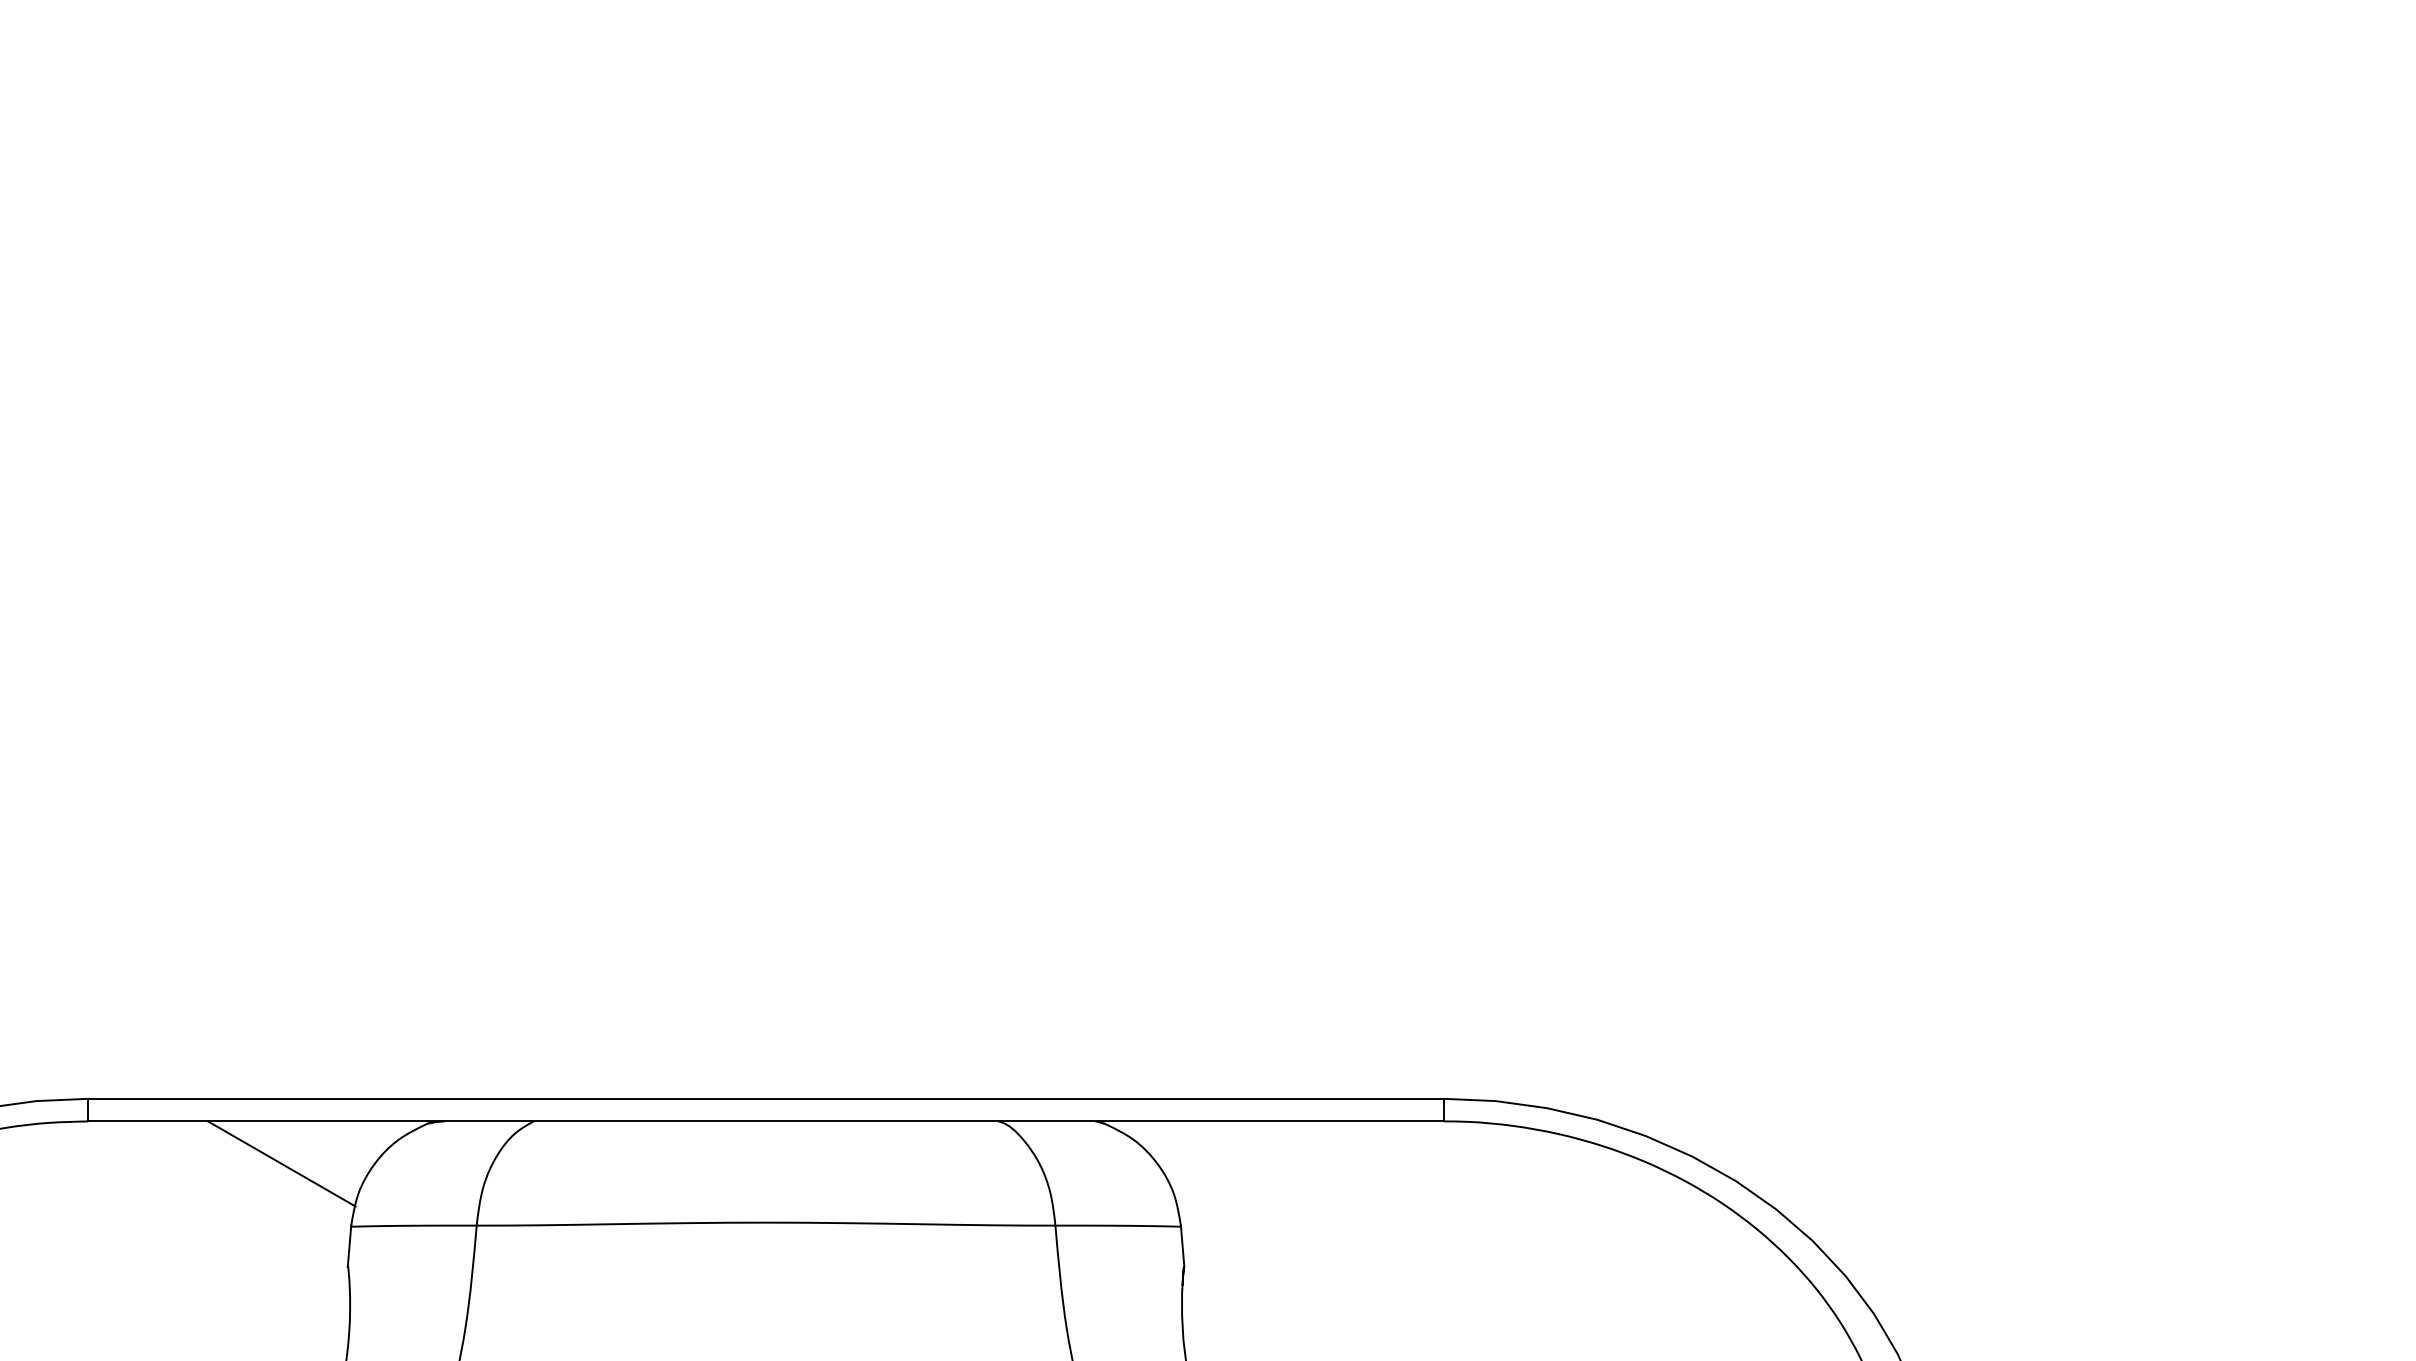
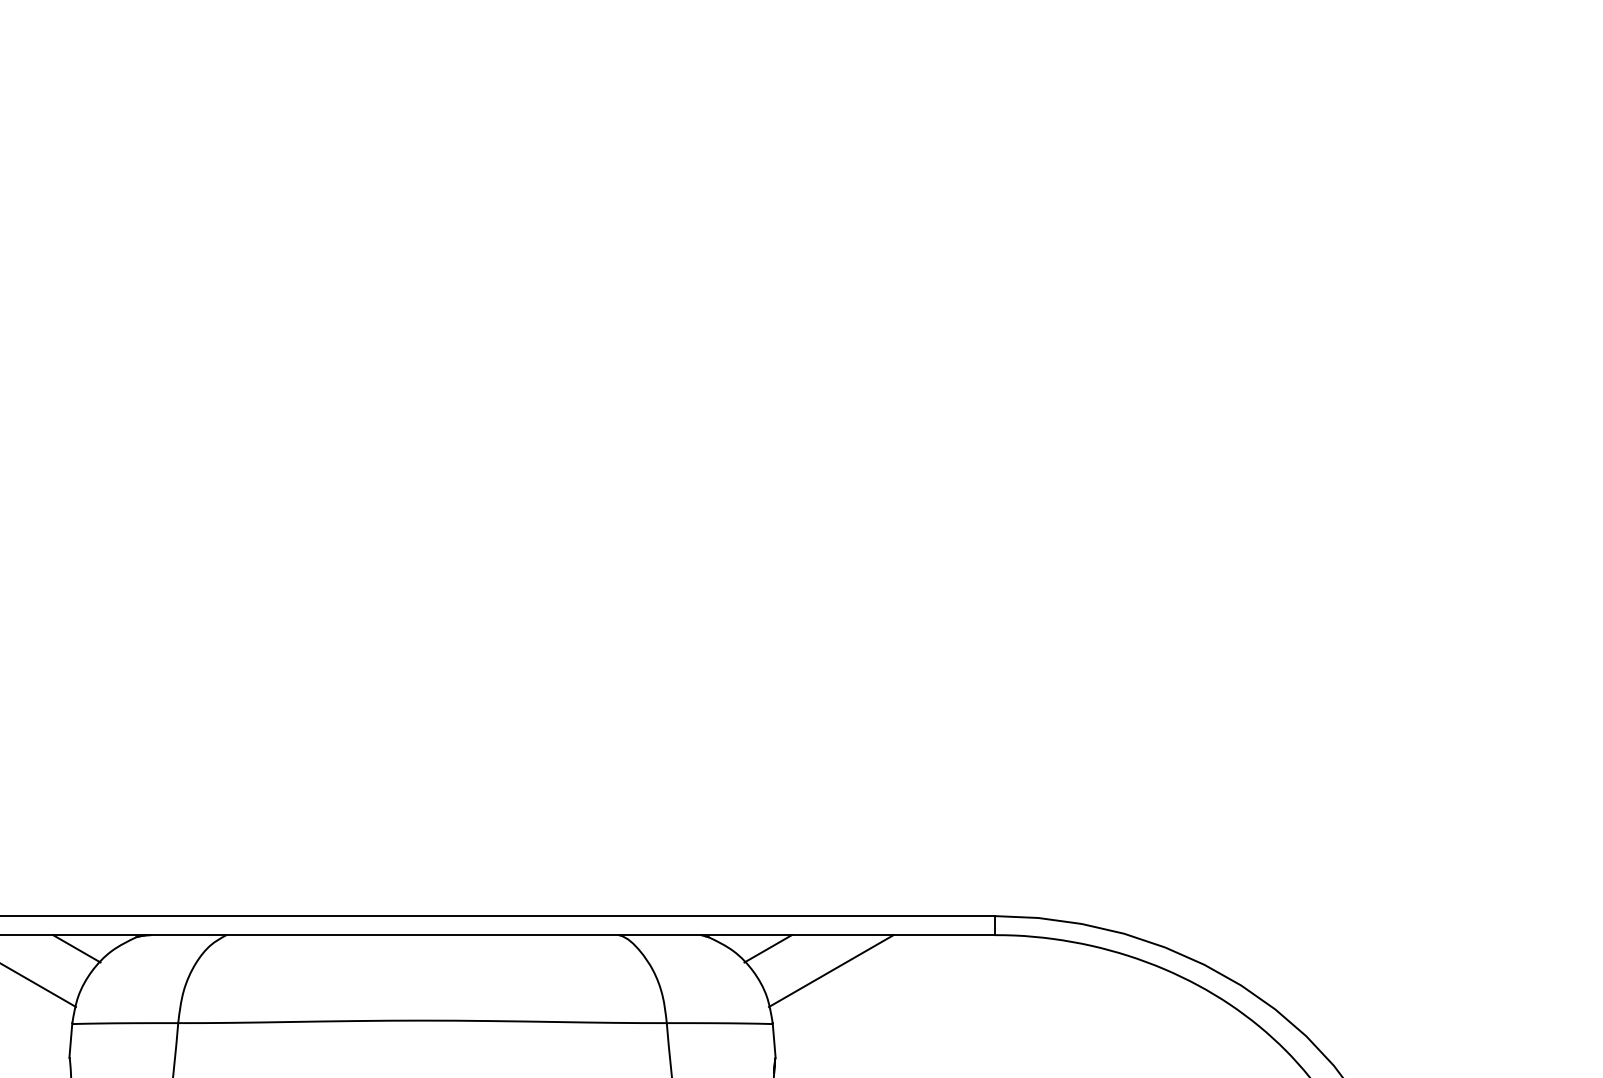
line: (356, 1137) -> (76, 948), added
line: (1175, 1137) -> (768, 948), added
line: (1250, 1163) -> (831, 970), added

